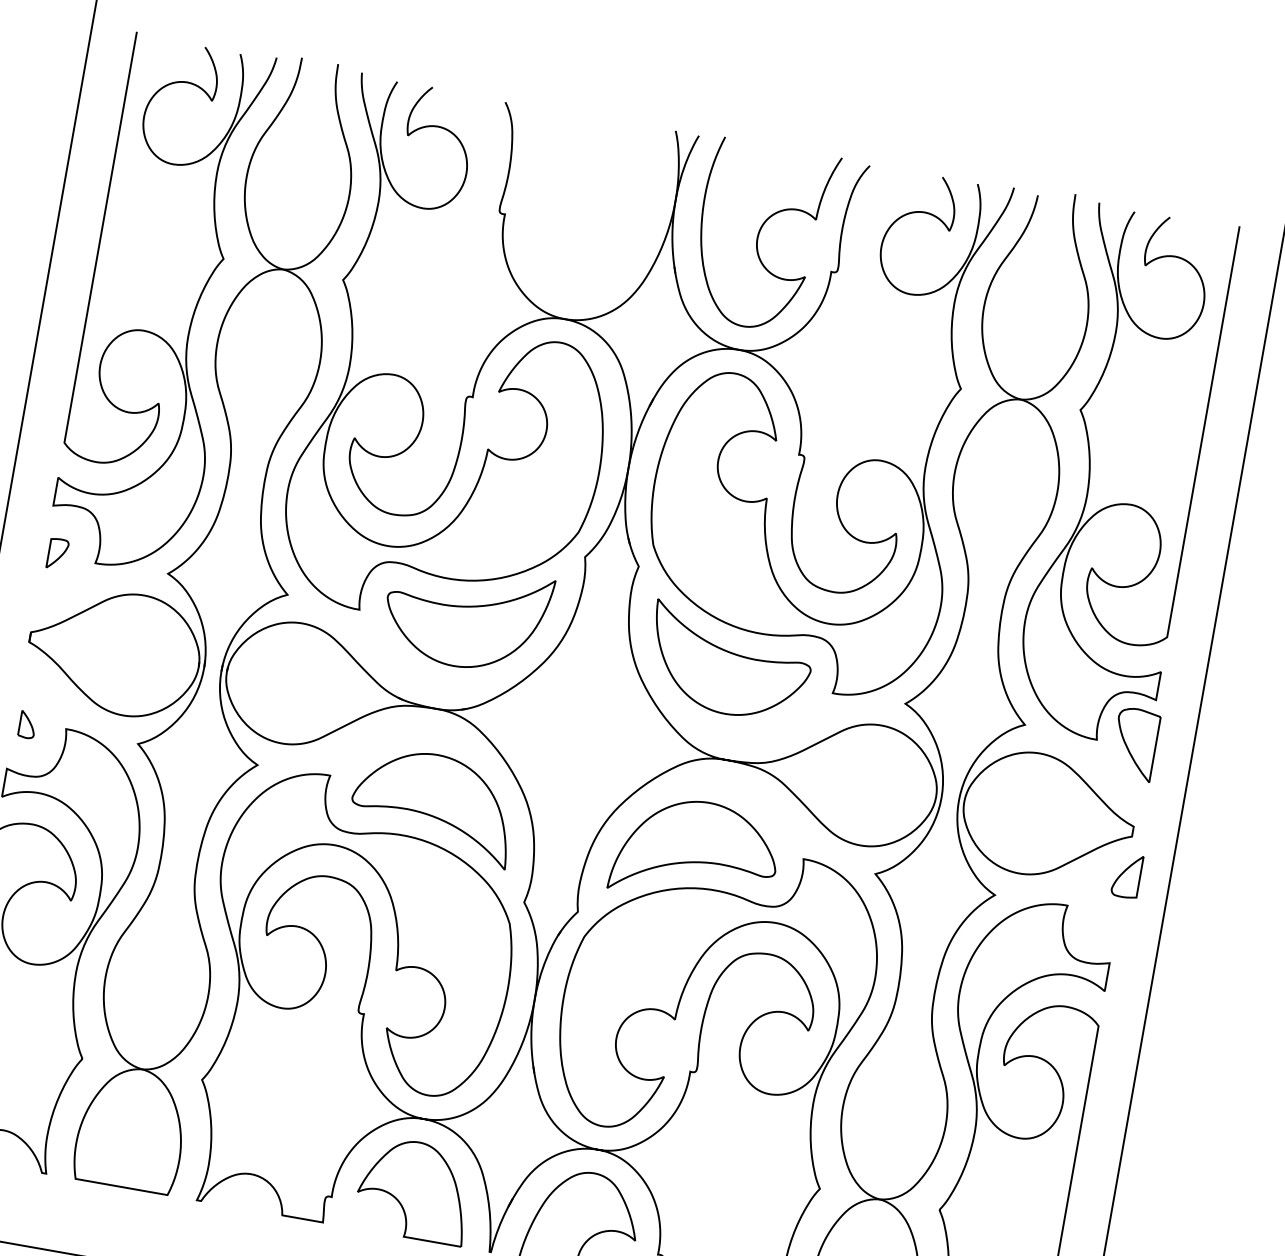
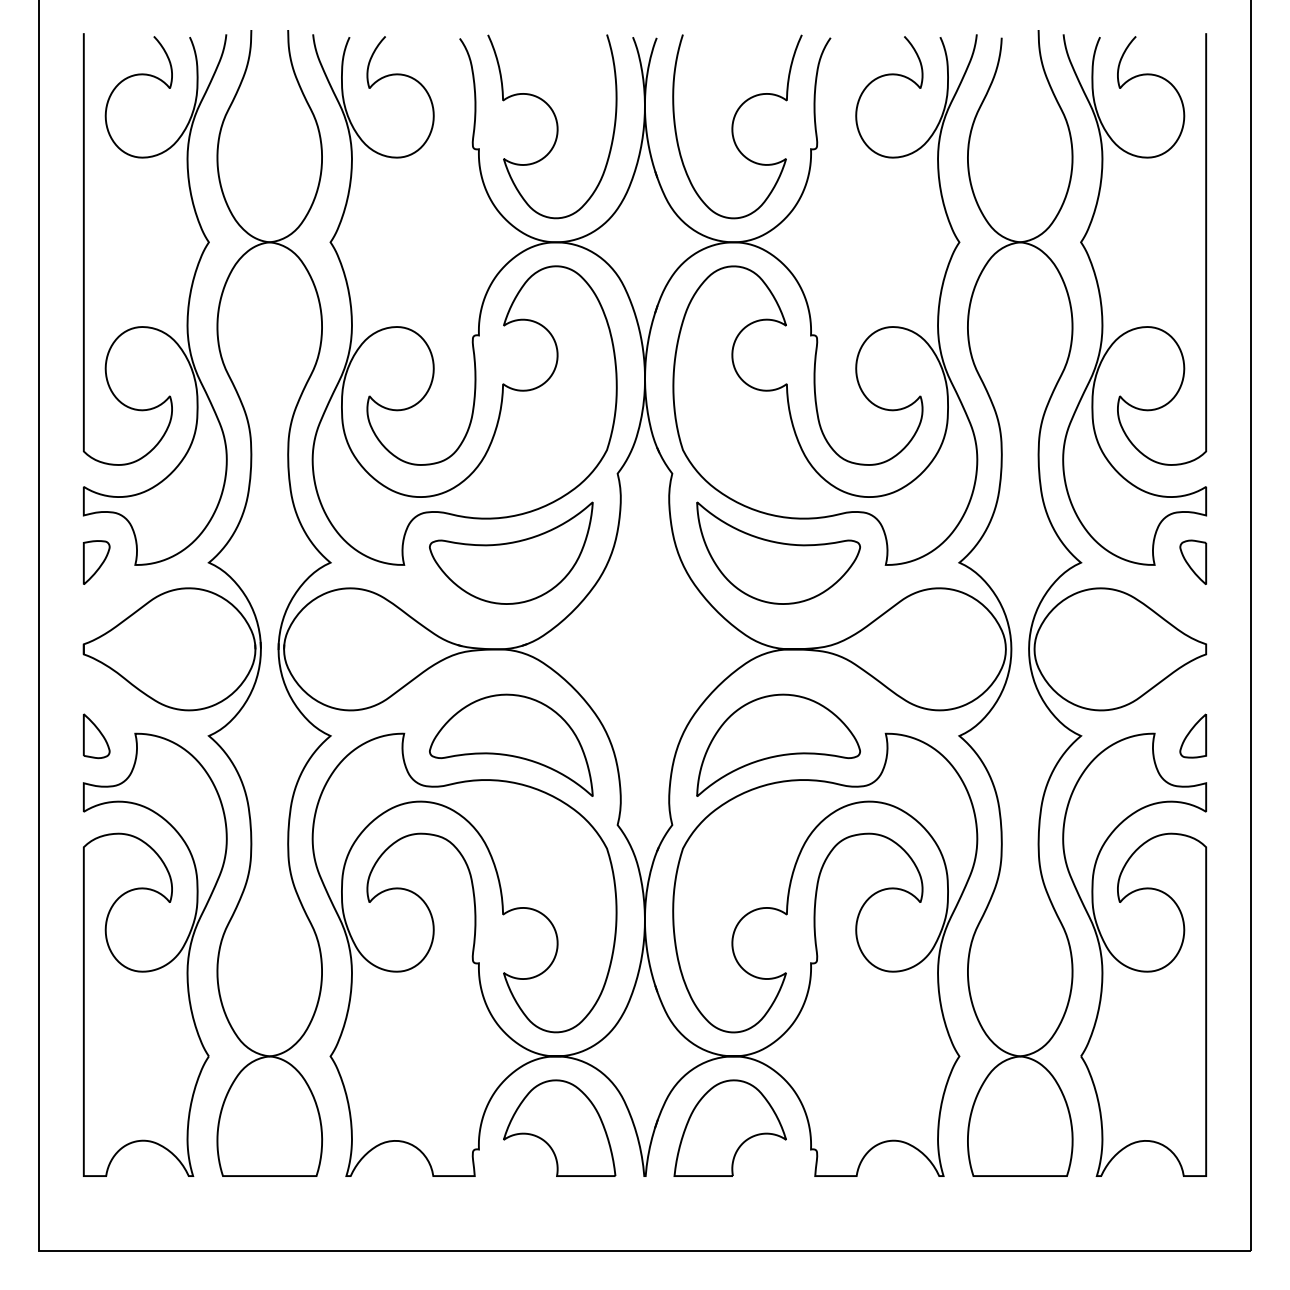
curve: (585, 205) -> (556, 126), added
part: (57, 554) -> (96, 562), size x1.43
part: (27, 725) -> (96, 736), size x1.67
part: (1135, 743) -> (1193, 561), size x0.62
part: (1127, 875) -> (1193, 735), moved

